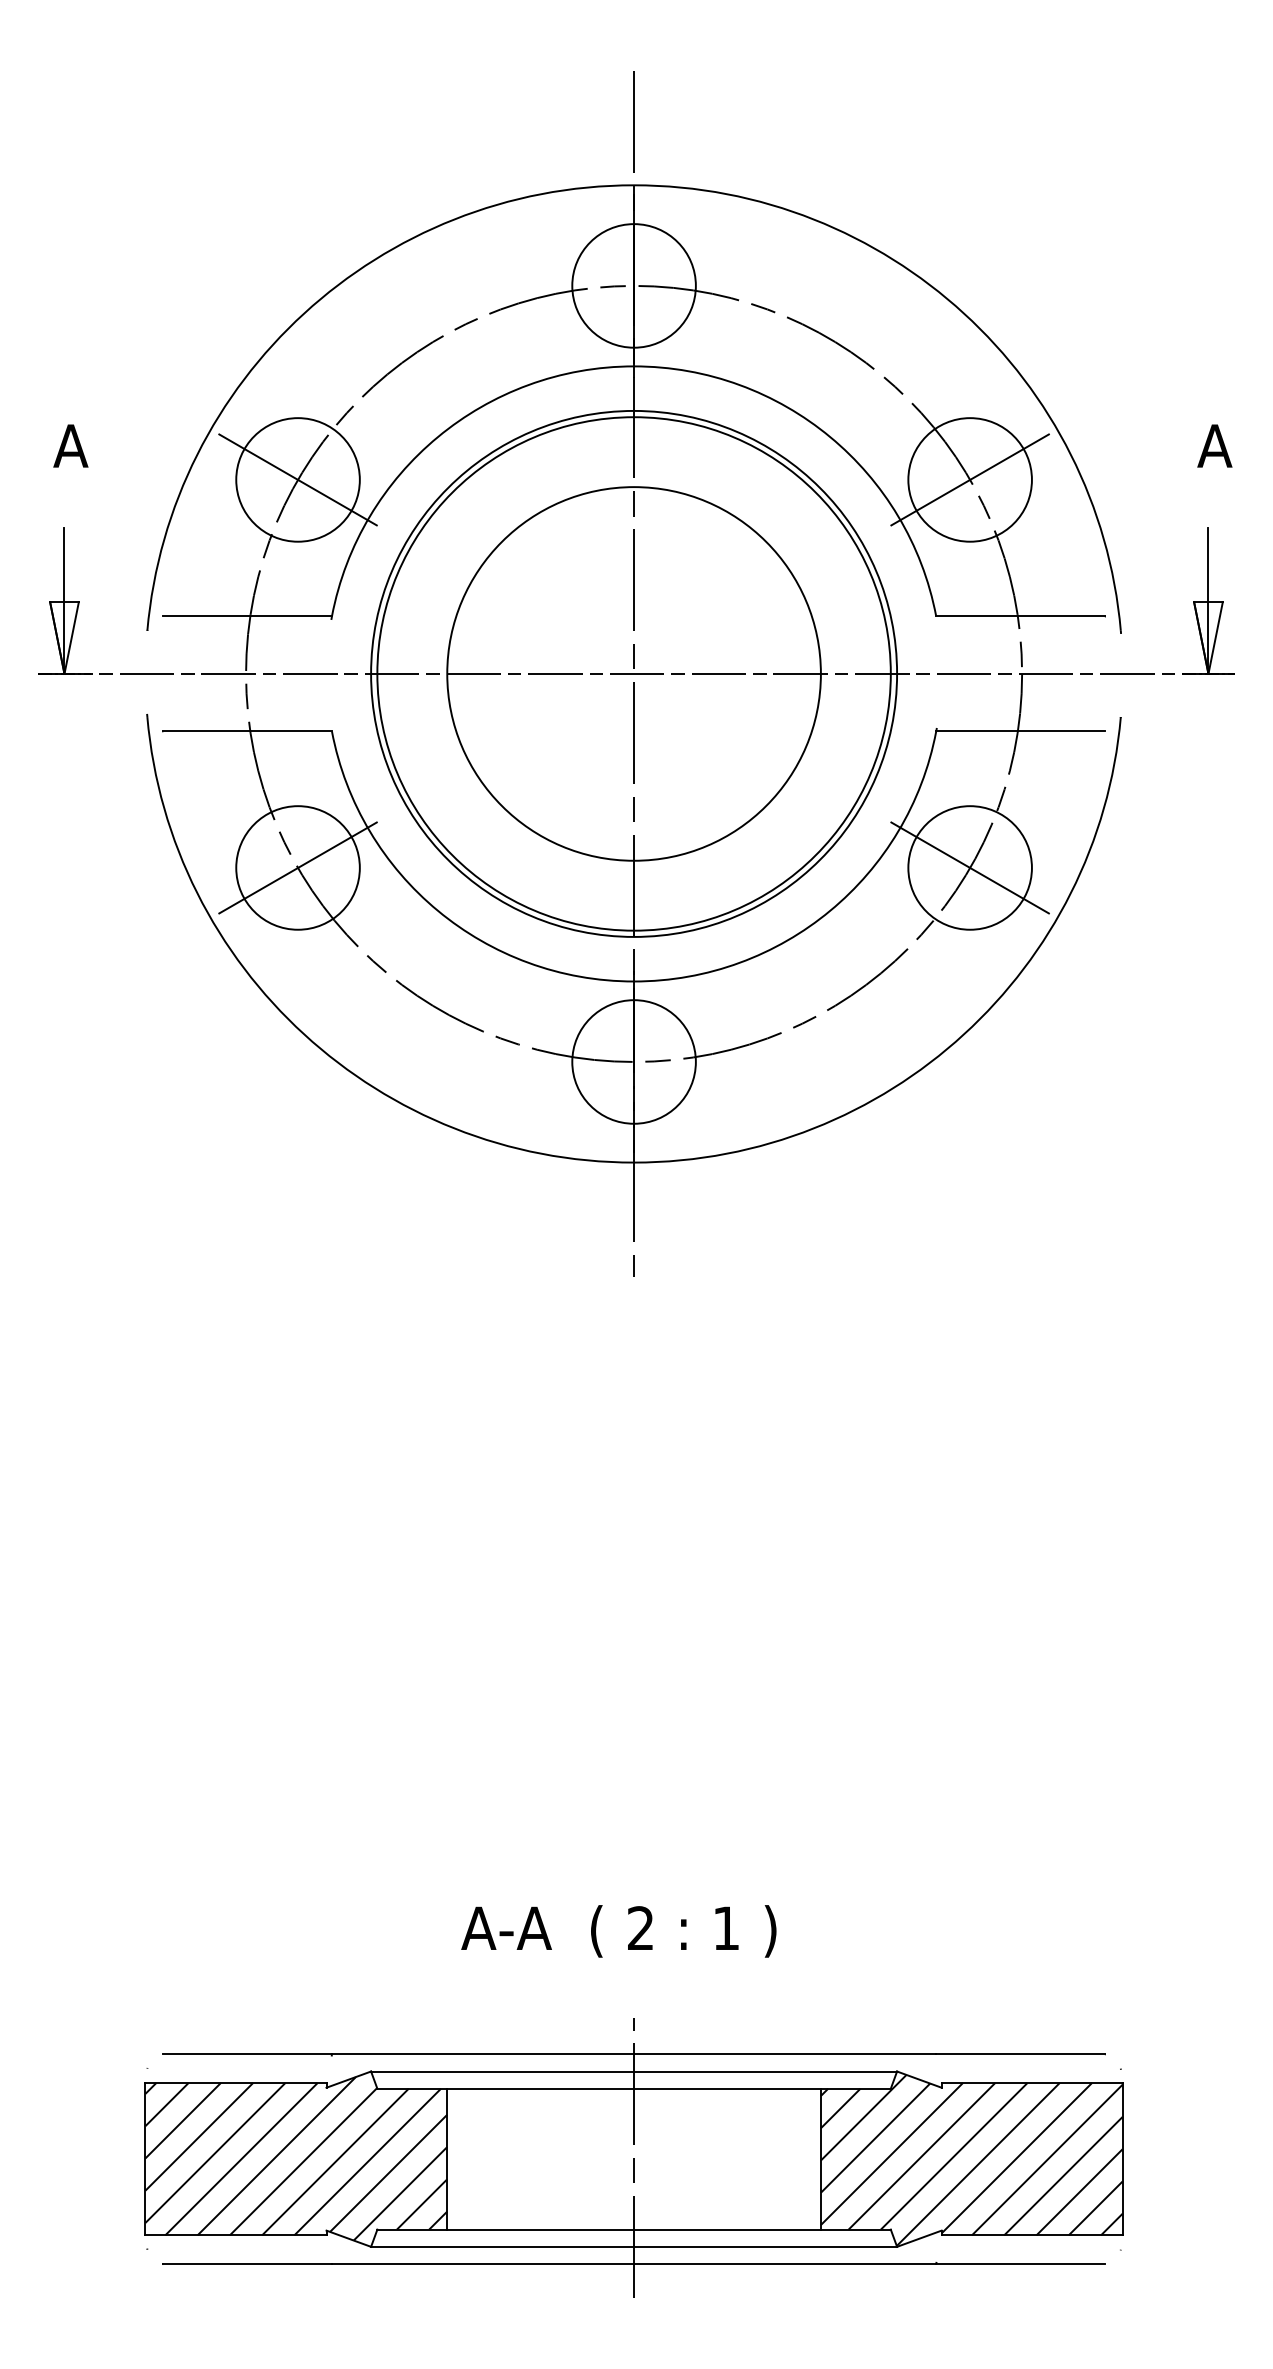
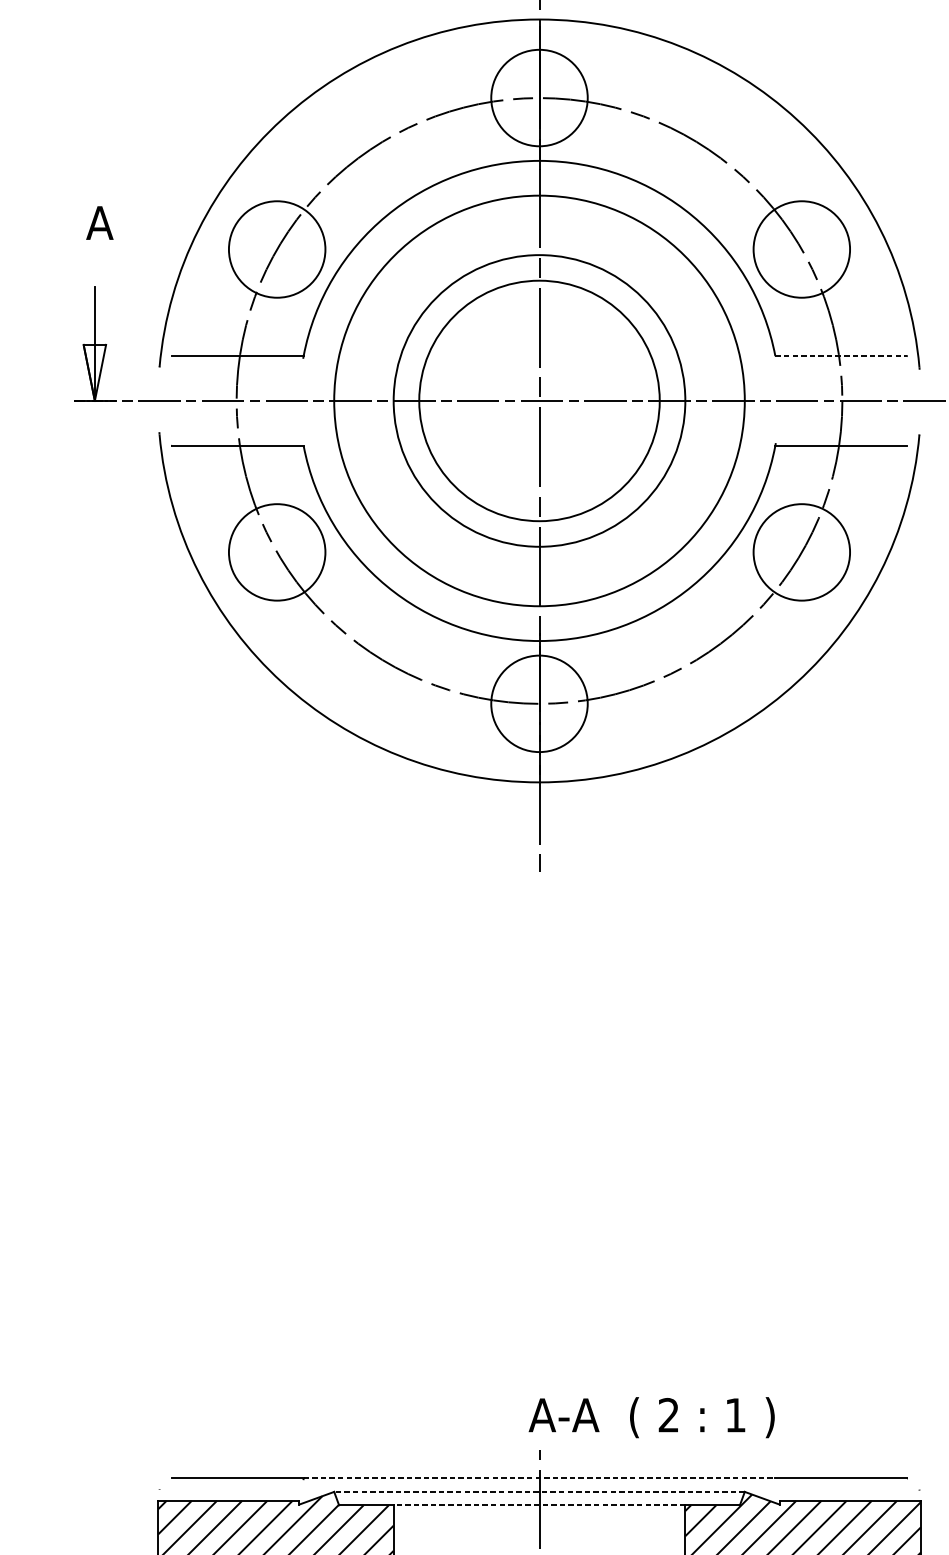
line: (297, 479) -> (276, 249), removed
line: (969, 479) -> (801, 249), removed
line: (1021, 616) -> (841, 356), solid -> dashed
circle: (633, 673) -> (539, 400), size x0.6
line: (297, 867) -> (276, 552), removed
line: (969, 867) -> (801, 552), removed
text: (618, 1931) -> (651, 1417), moved
line: (634, 2054) -> (539, 1478), solid -> dashed
line: (634, 2071) -> (539, 1491), solid -> dashed
line: (634, 2088) -> (539, 1505), solid -> dashed

